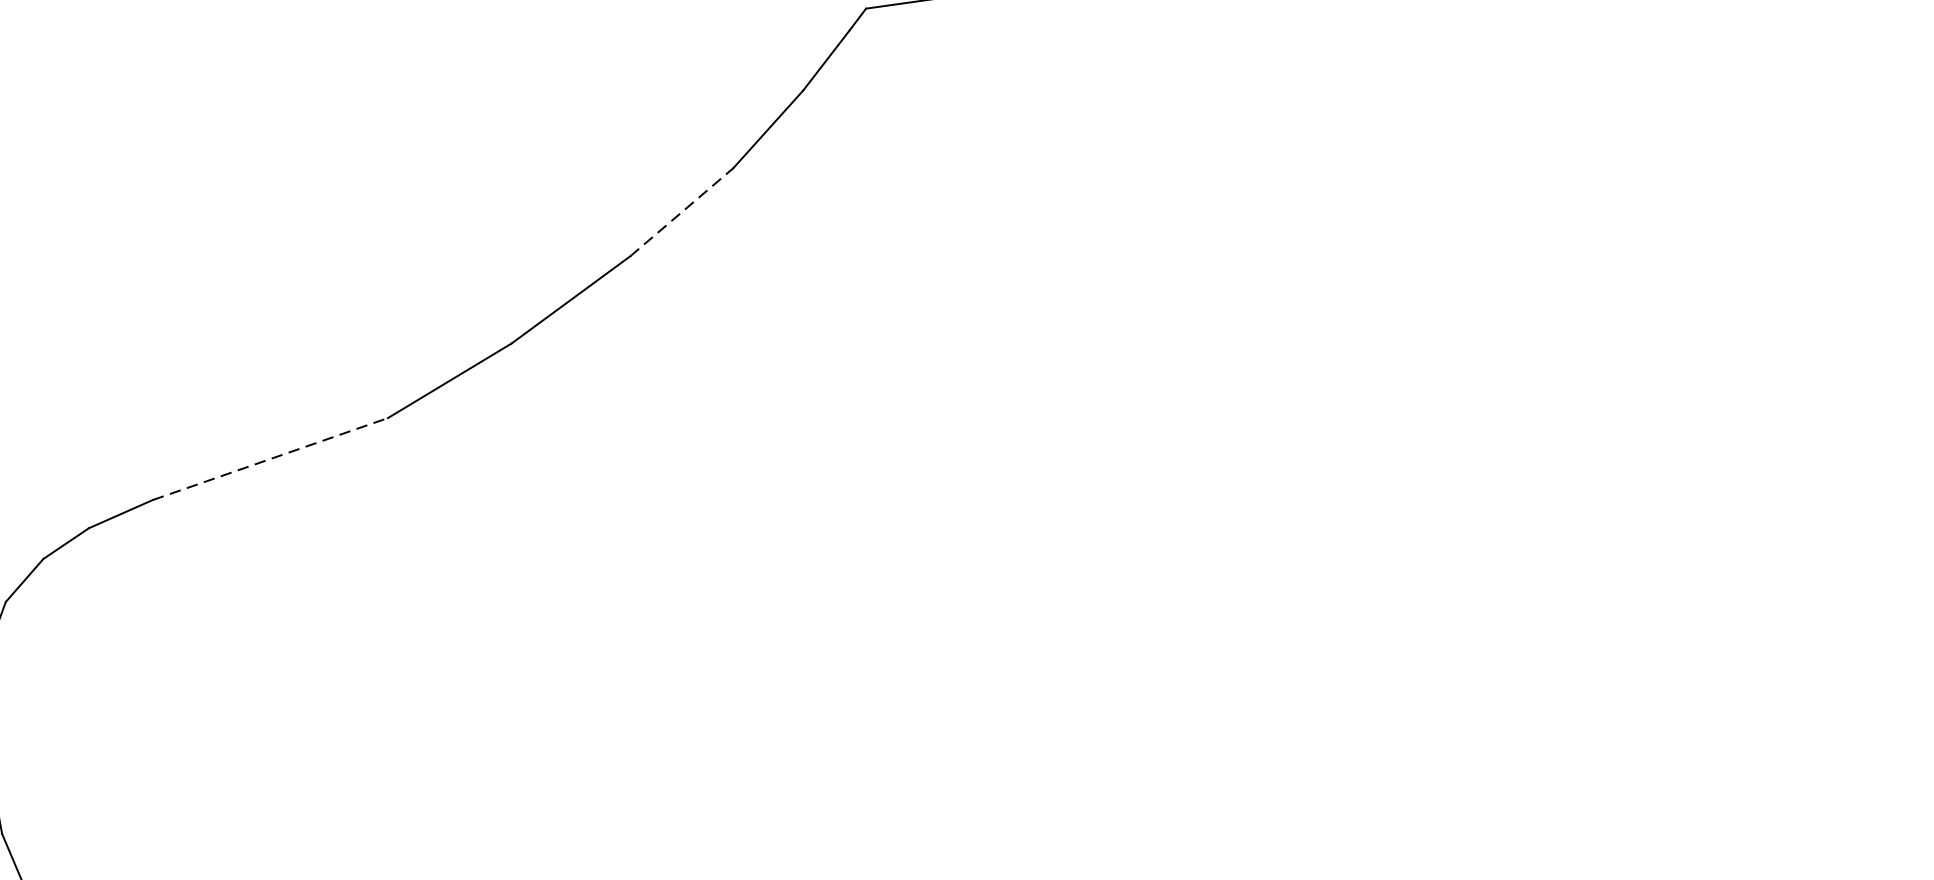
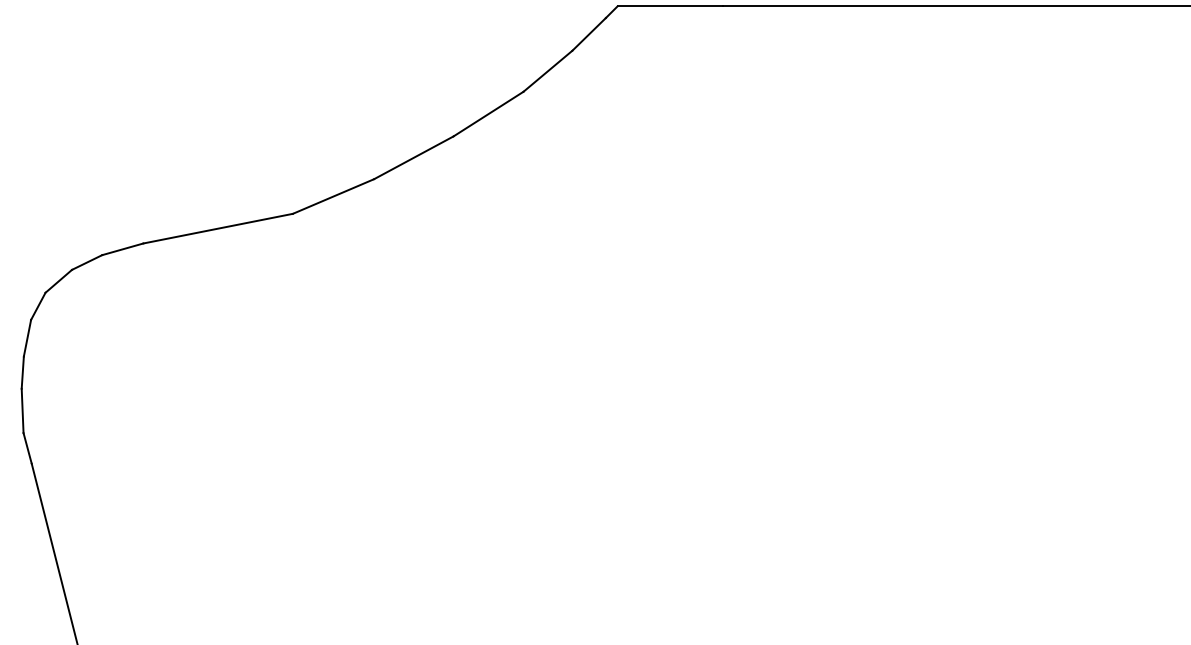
line: (681, 211) -> (488, 113), dashed -> solid
line: (271, 458) -> (218, 228), dashed -> solid

